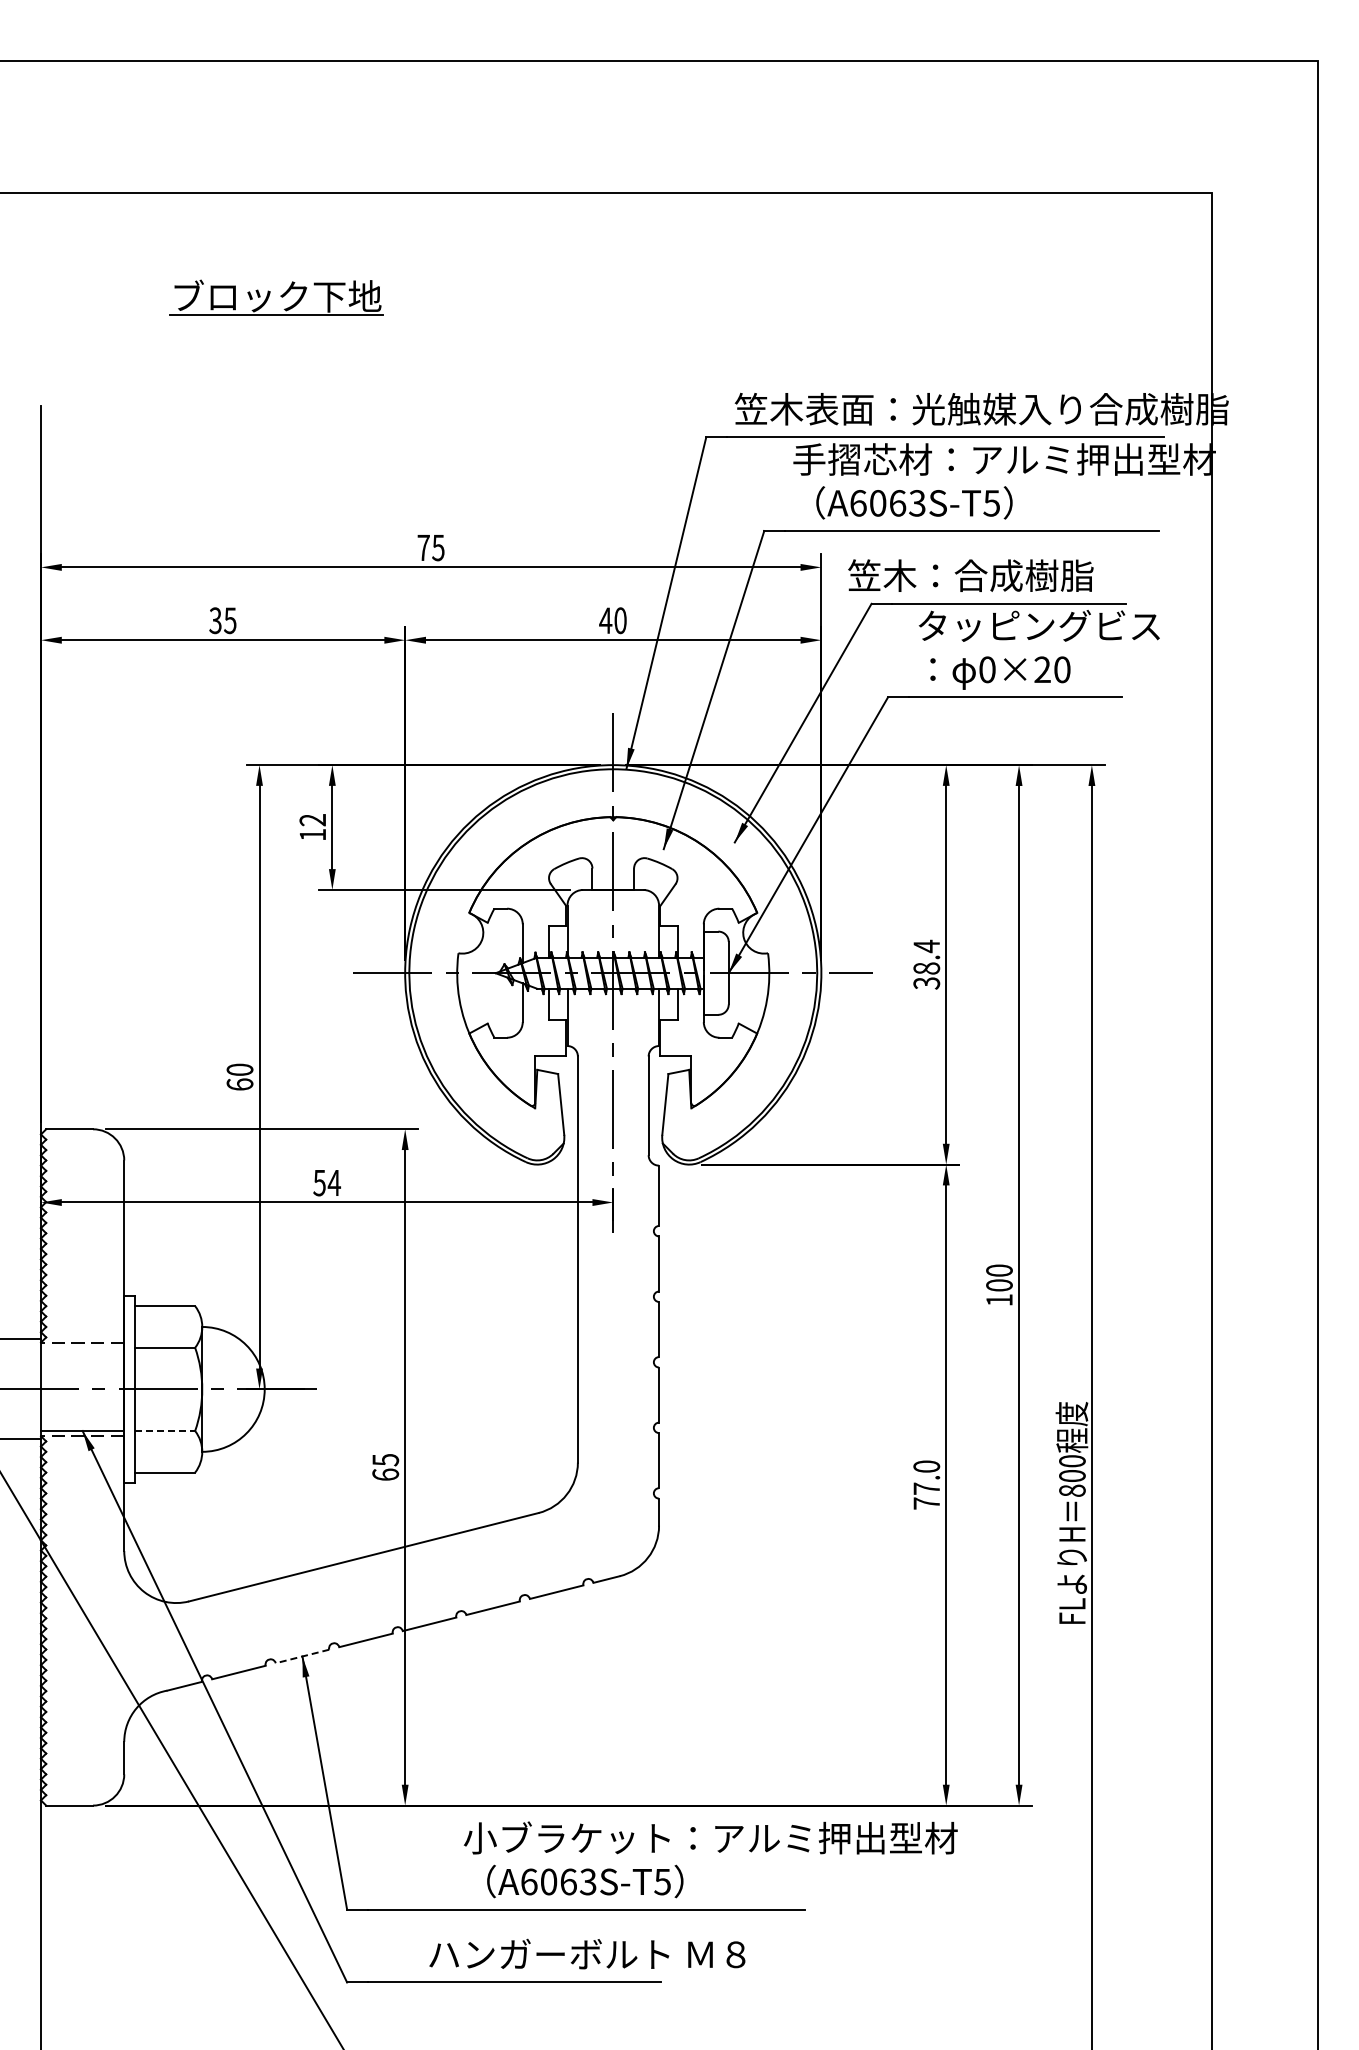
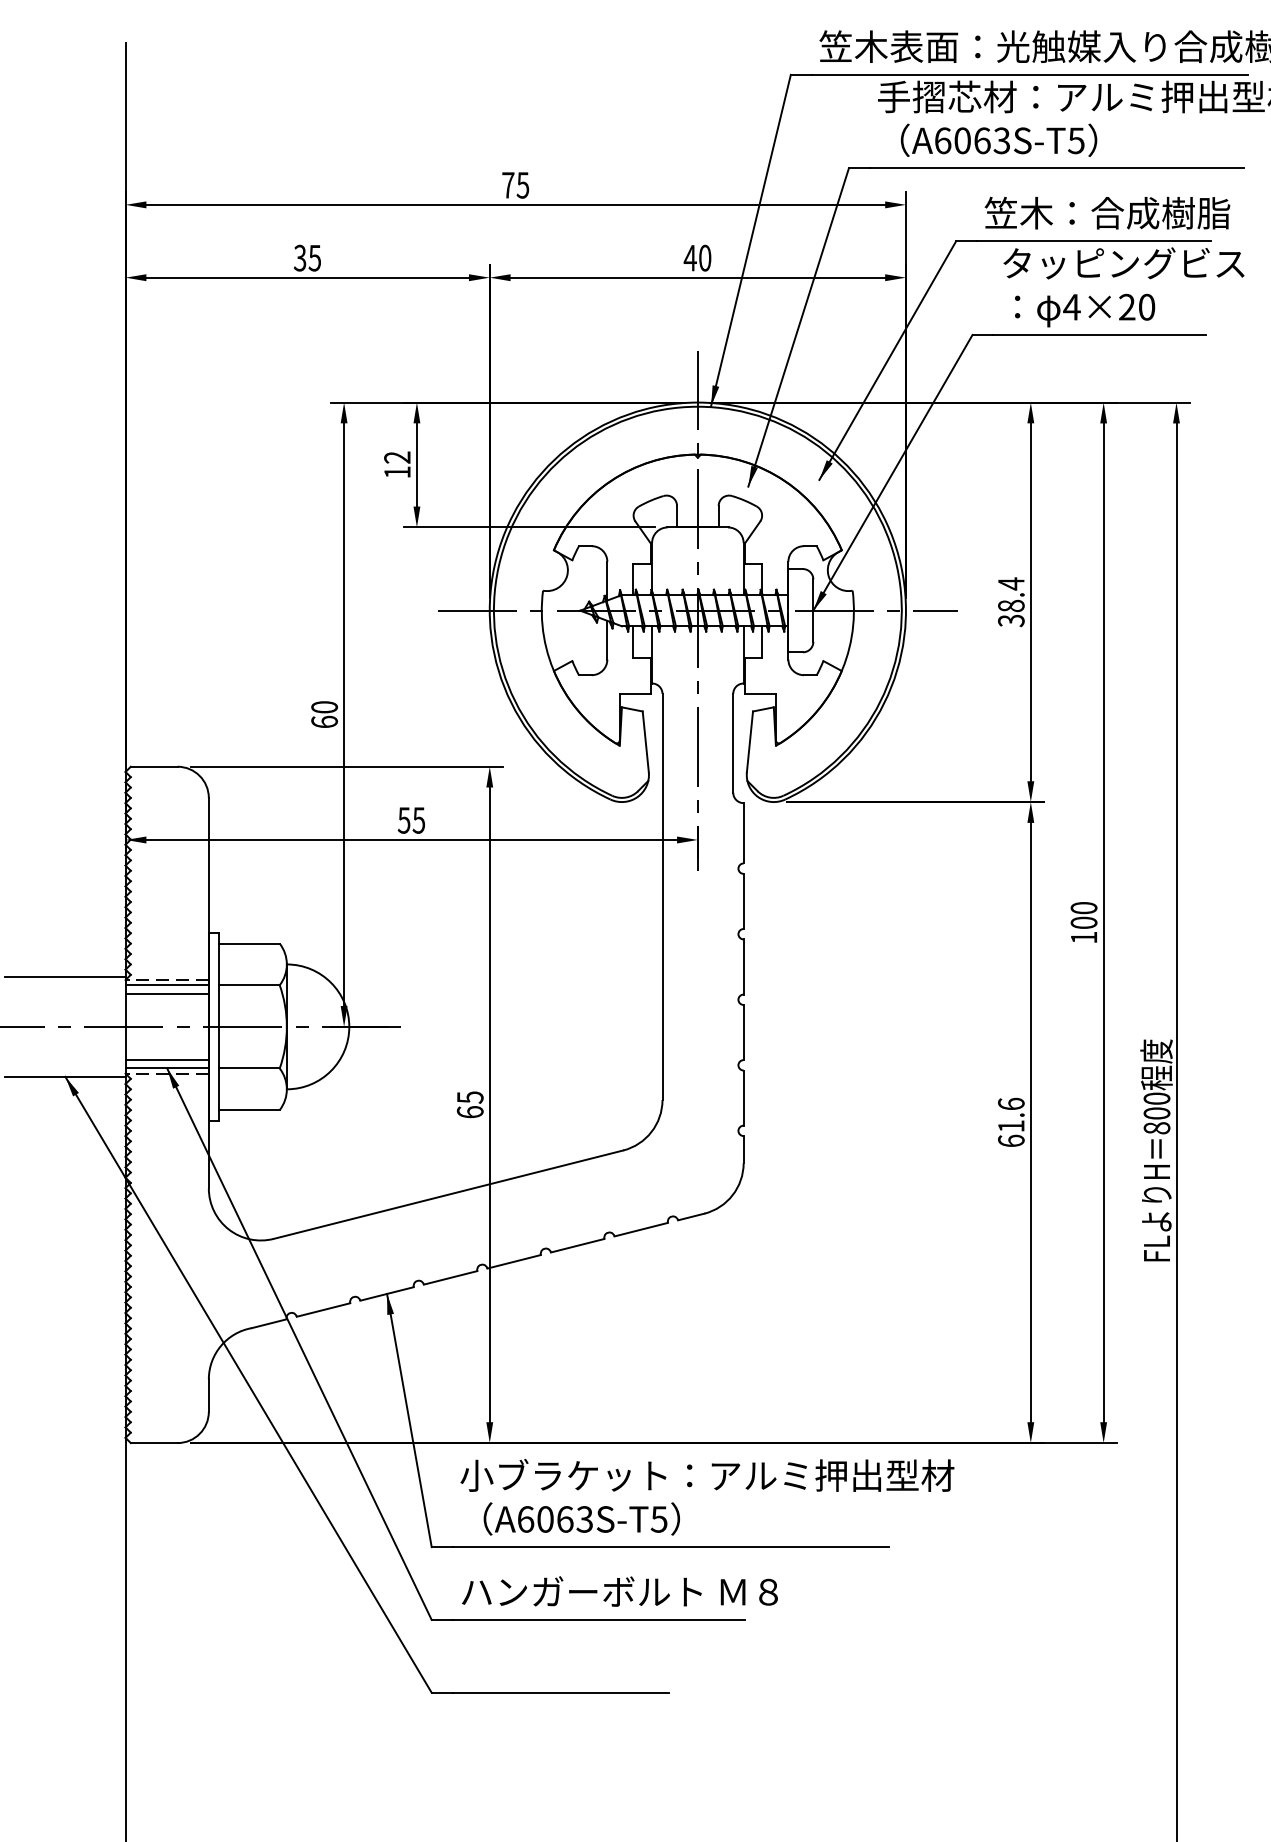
text: (970, 575) -> (1107, 212), moved
text: (987, 669) -> (1072, 306), 0×20 -> 4×20
text: (334, 1183) -> (419, 820), 54 -> 55
line: (82, 1347) -> (167, 984), added
line: (82, 1356) -> (167, 993), added
line: (82, 1422) -> (167, 1059), added
line: (165, 1431) -> (250, 1068), dashed -> solid
text: (926, 1484) -> (1011, 1121), 77.0 -> 61.6
line: (302, 1656) -> (387, 1293), dashed -> solid
text: (710, 1859) -> (707, 1496), moved
text: (587, 1953) -> (620, 1590), moved

